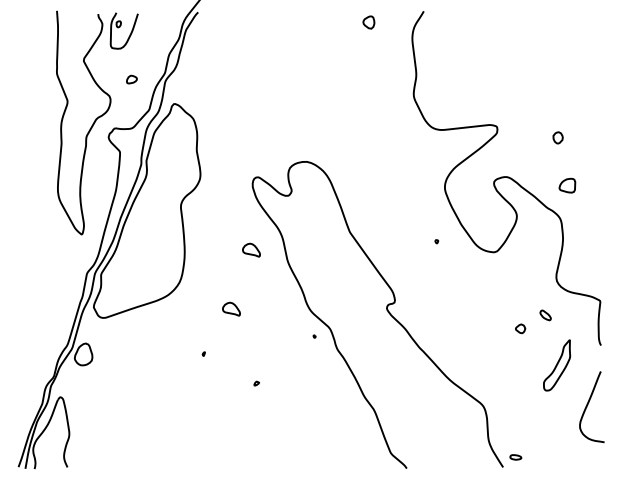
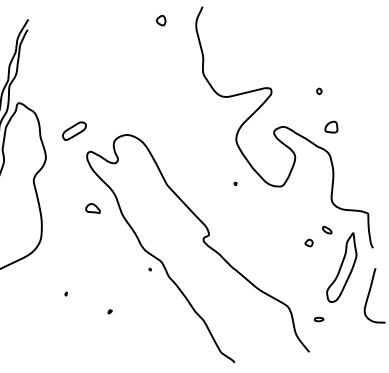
part: (558, 137) -> (319, 91), size x0.62
part: (240, 148) -> (74, 131), added
part: (231, 308) -> (83, 256), removed
part: (556, 365) -> (340, 267), size x1.67
part: (515, 457) -> (318, 319), moved

